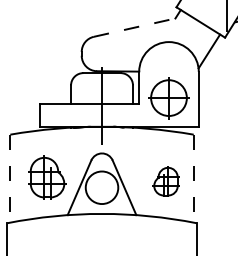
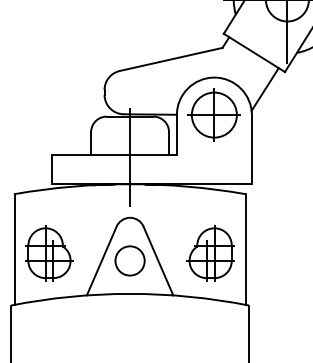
line: (134, 27) -> (171, 59), dashed -> solid
part: (168, 97) -> (213, 114), moved
part: (47, 177) -> (49, 253), moved
line: (10, 179) -> (14, 250), dashed -> solid
line: (193, 179) -> (245, 250), dashed -> solid
part: (165, 181) -> (210, 253), size x1.43
circle: (101, 187) -> (129, 260), size x0.71

